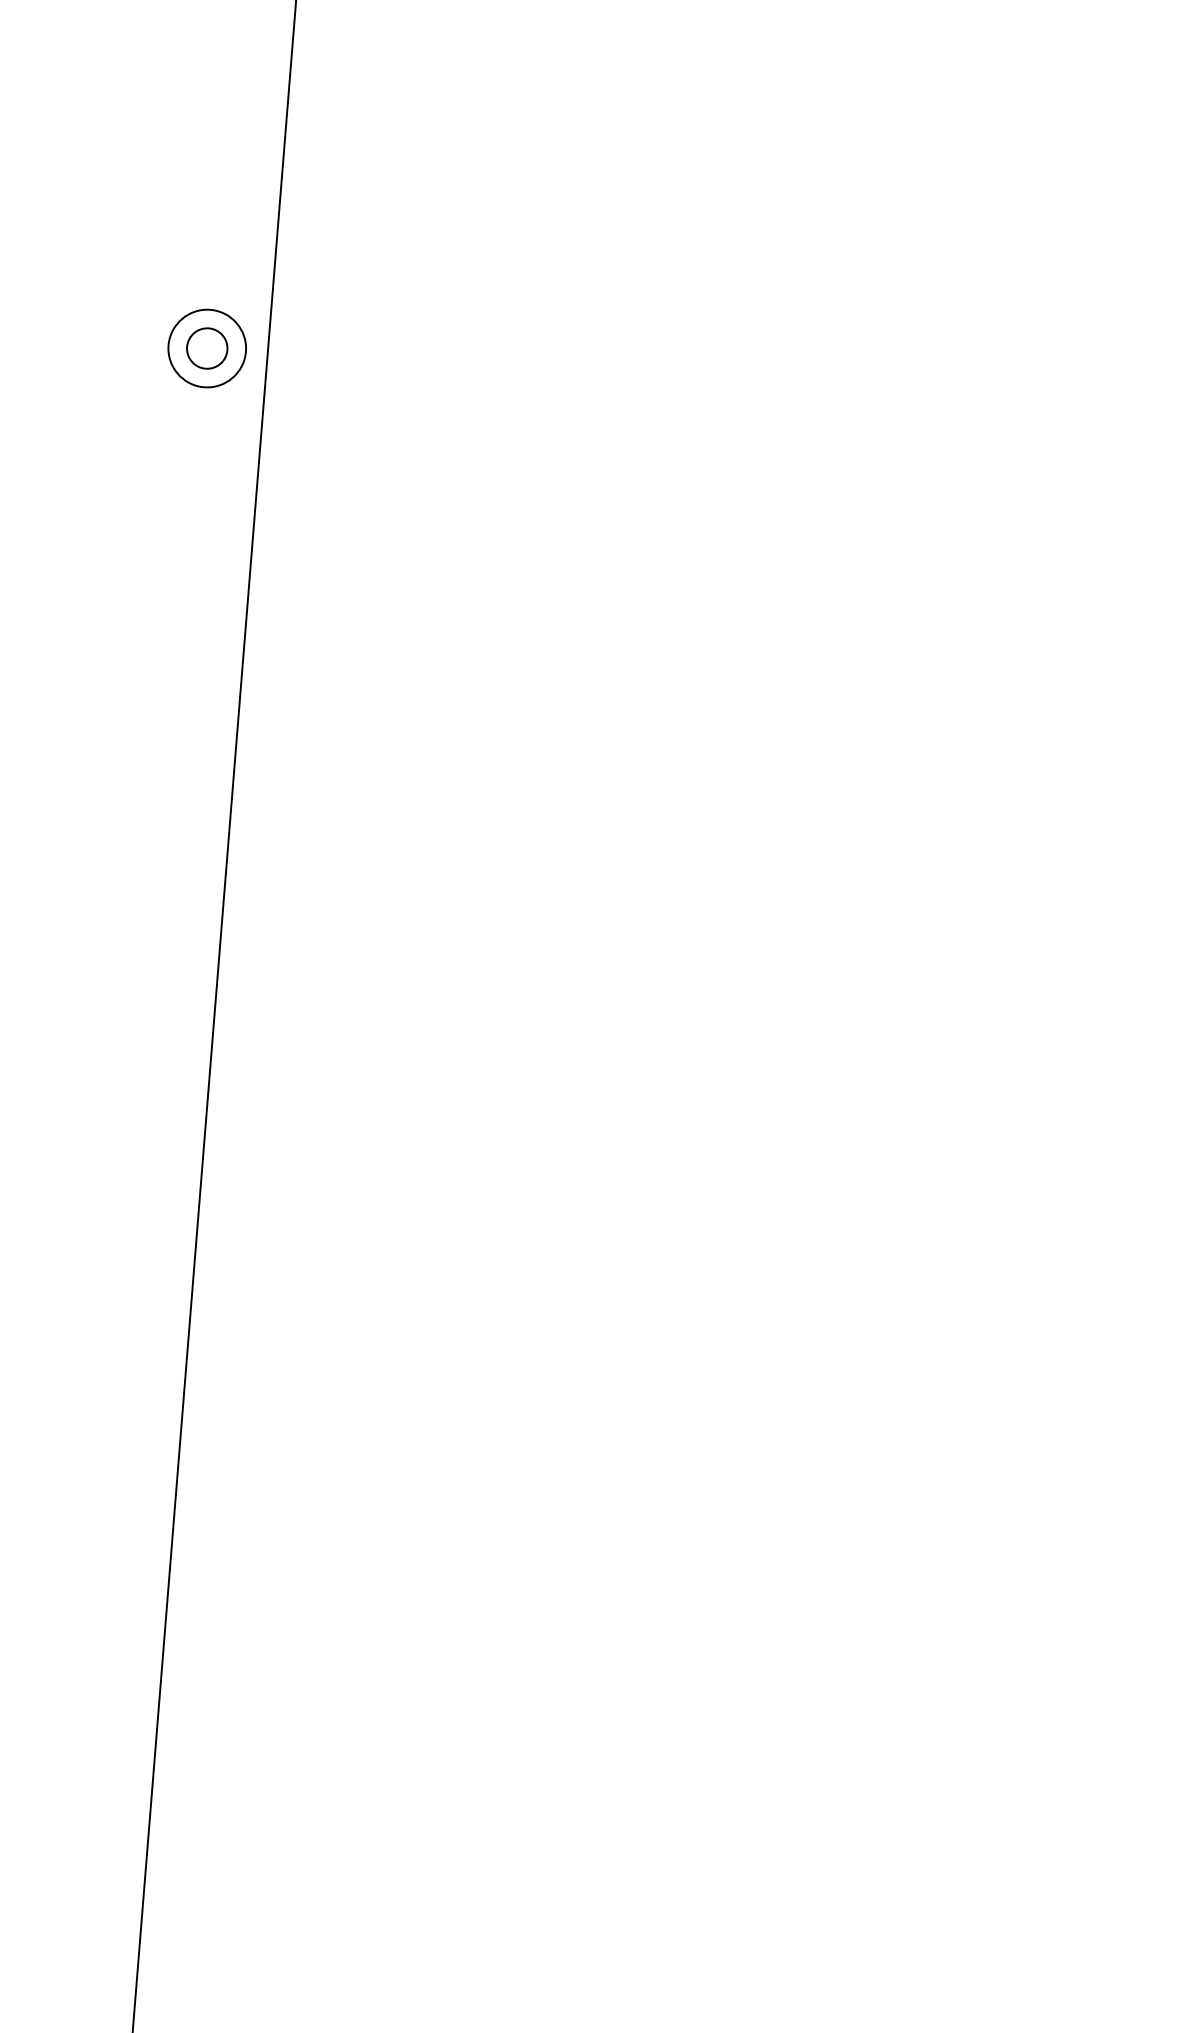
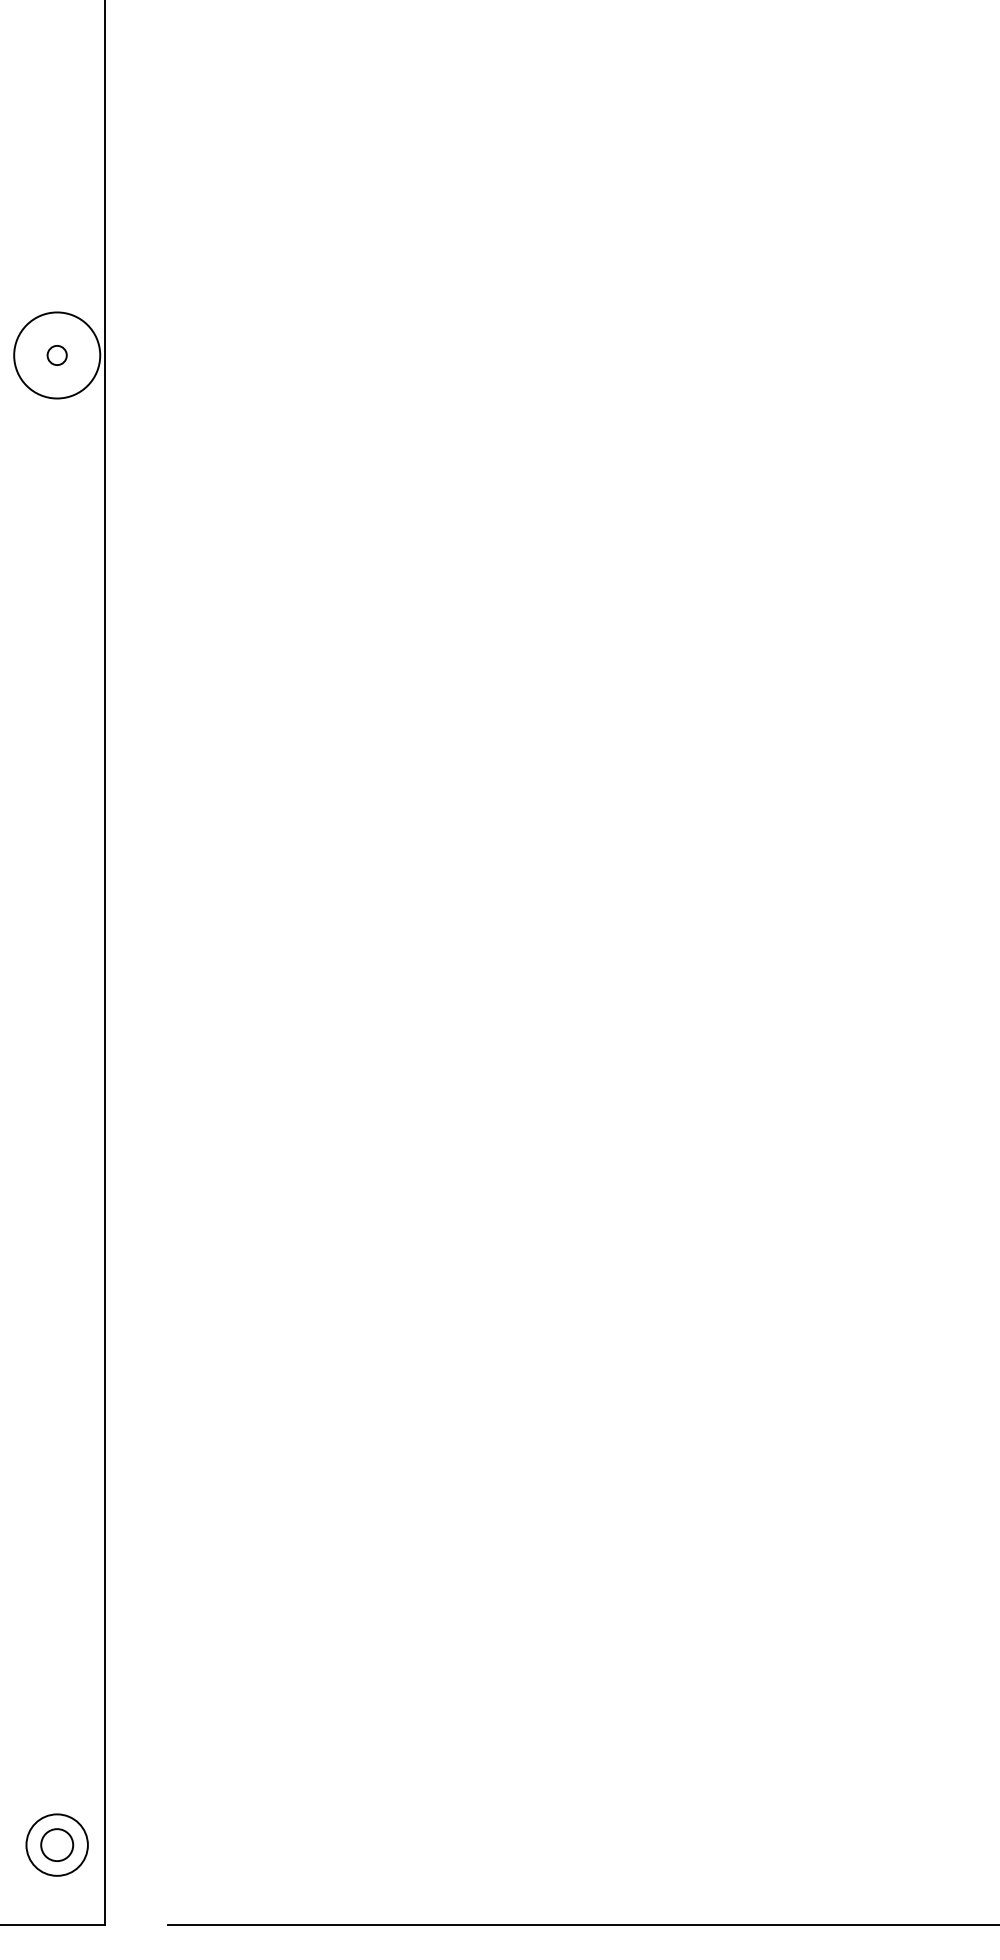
circle: (206, 348) -> (56, 355), size x1.4
circle: (207, 348) -> (57, 355), size x0.6

